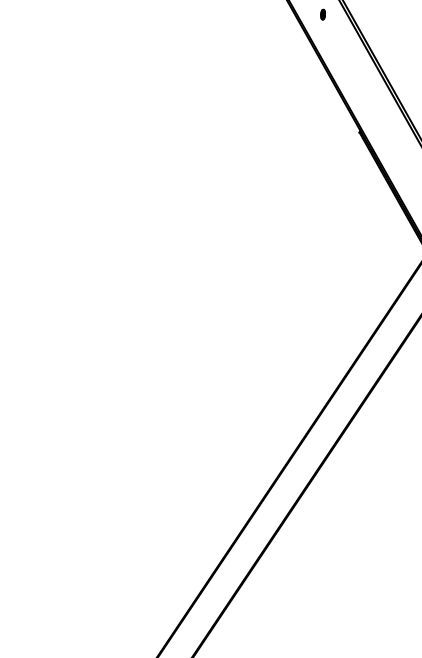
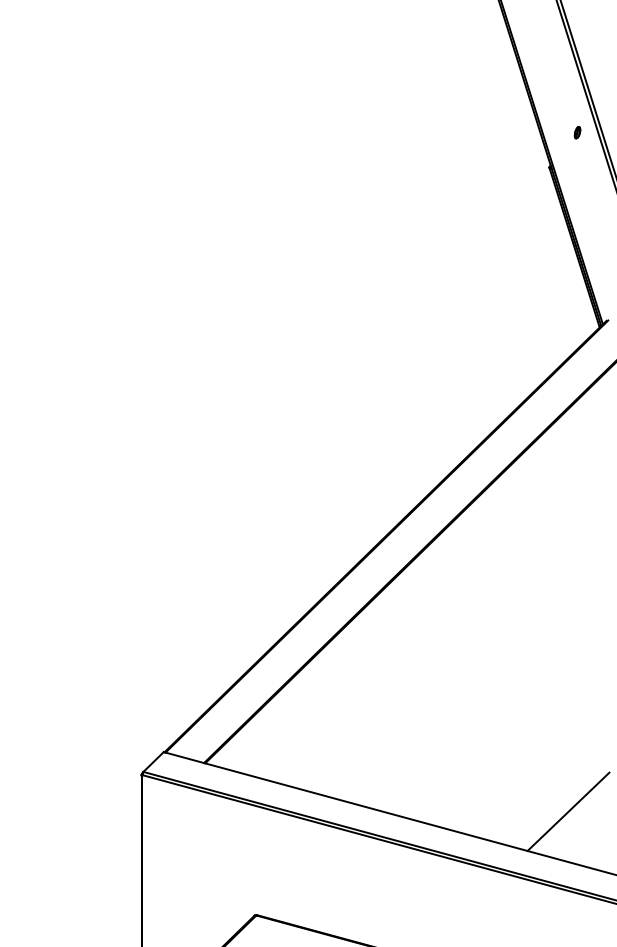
part: (323, 14) -> (577, 132), moved

